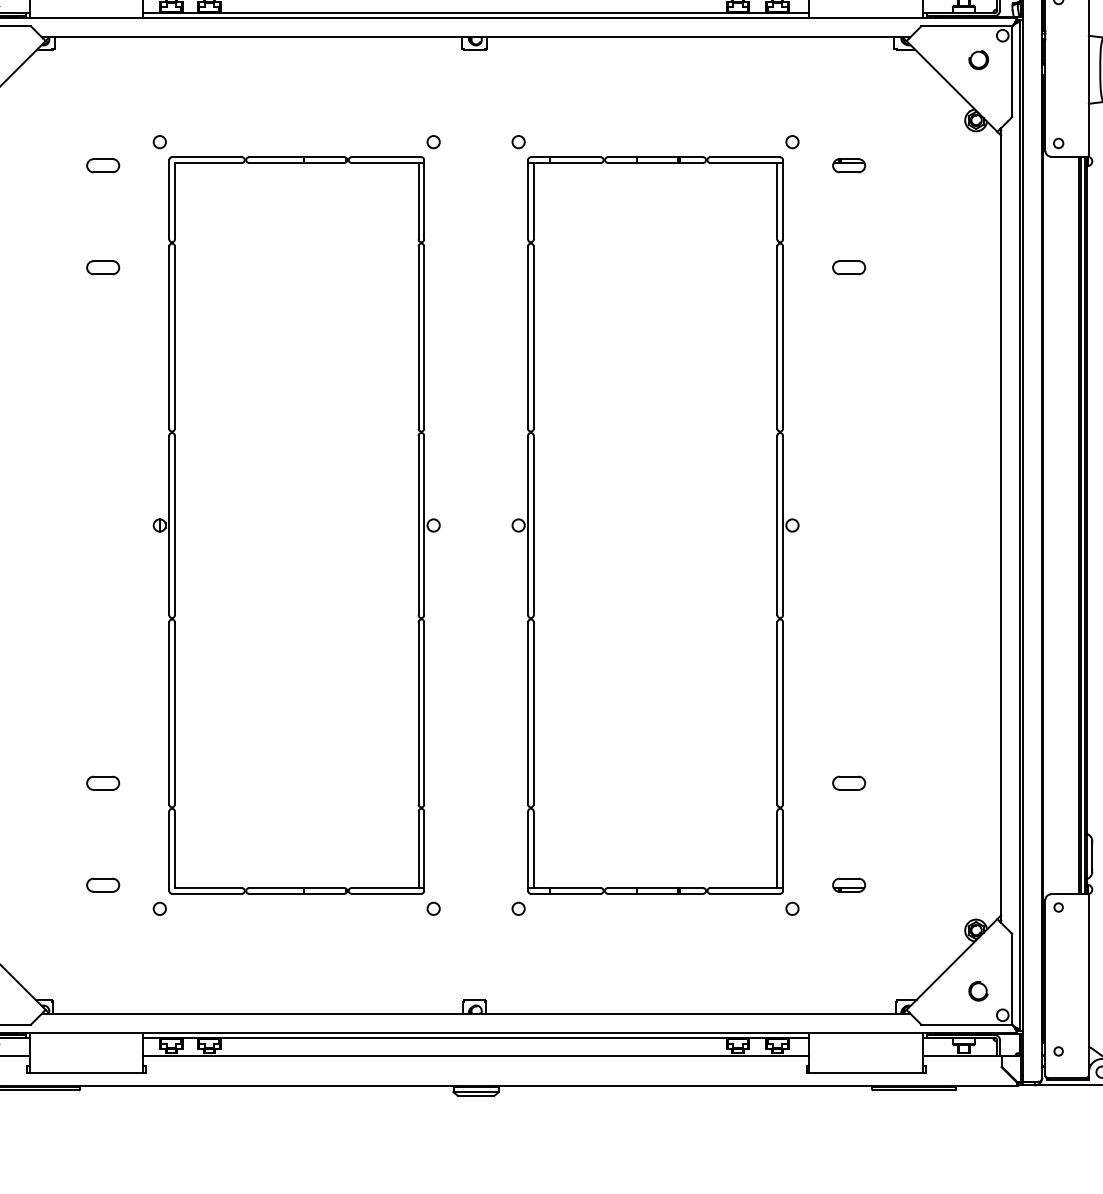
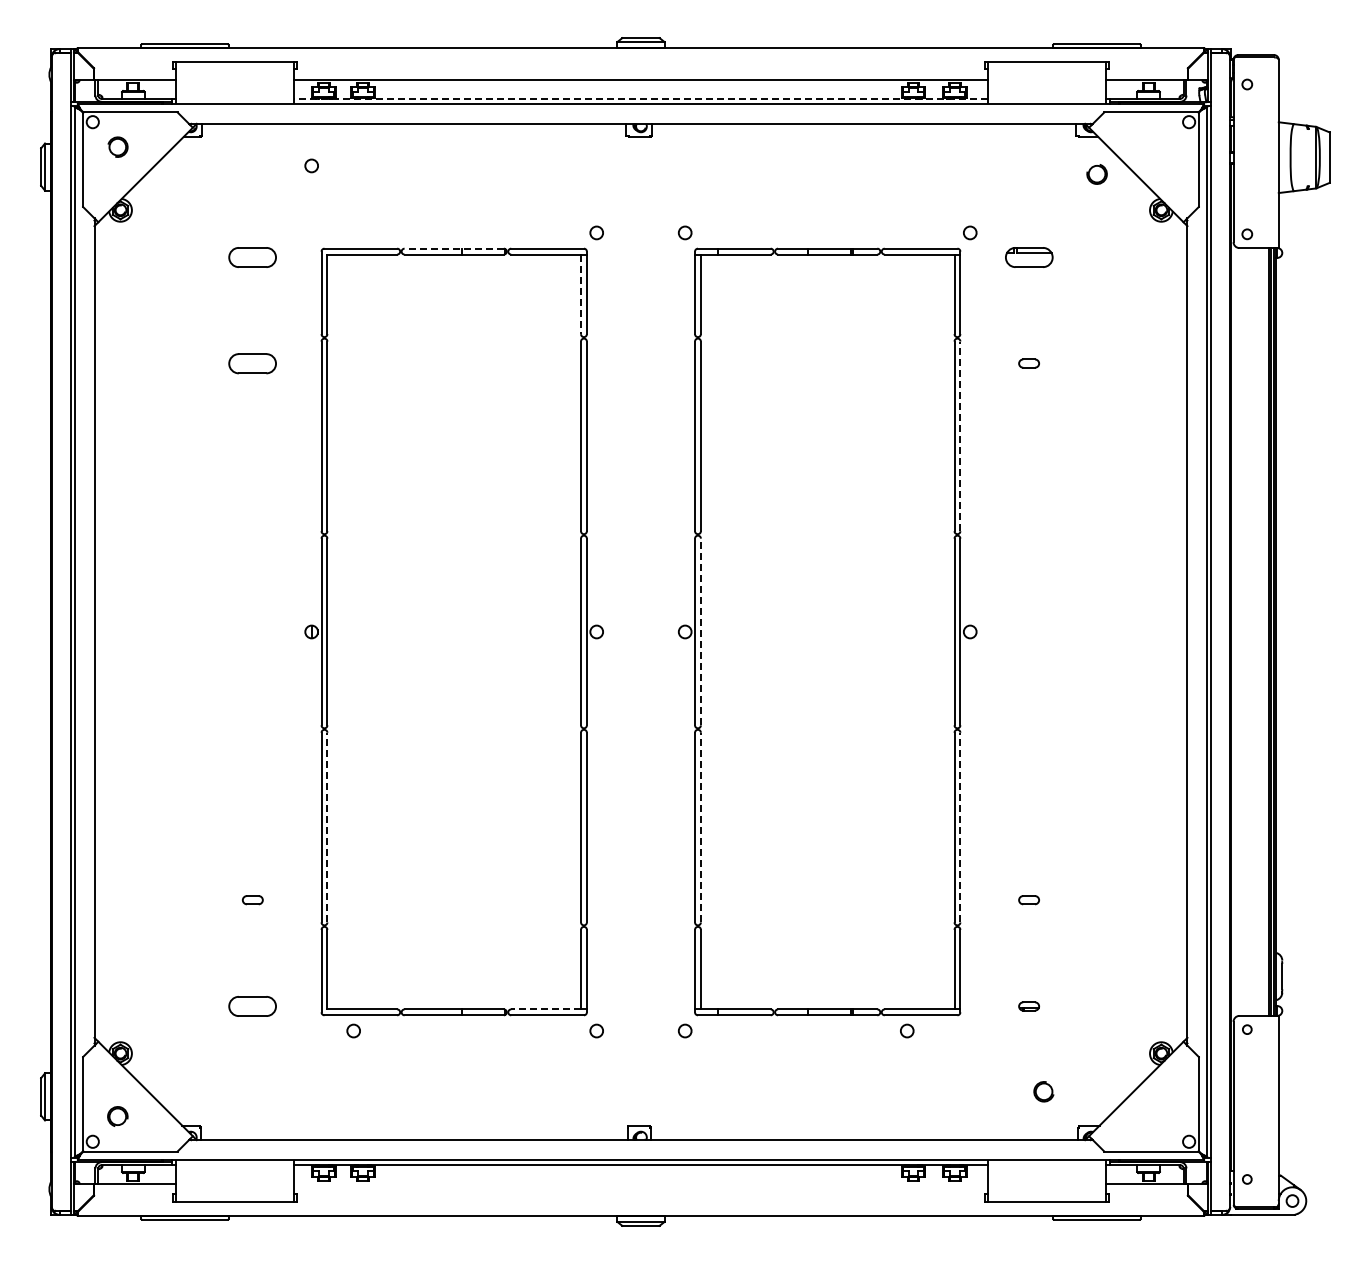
line: (475, 12) -> (640, 98), solid -> dashed
part: (978, 60) -> (1096, 174), moved
circle: (159, 141) -> (311, 165), moved
line: (297, 157) -> (454, 248), solid -> dashed
part: (102, 165) -> (252, 257), size x1.4
part: (848, 165) -> (1028, 257), size x1.4
line: (419, 201) -> (581, 294), solid -> dashed
part: (102, 267) -> (252, 363), size x1.4
part: (848, 267) -> (1028, 363), size x0.6
line: (783, 337) -> (960, 436), solid -> dashed
line: (533, 525) -> (700, 631), solid -> dashed
line: (175, 713) -> (327, 827), solid -> dashed
line: (533, 713) -> (700, 827), solid -> dashed
line: (783, 713) -> (960, 827), solid -> dashed
part: (102, 782) -> (252, 899), size x0.6
part: (848, 782) -> (1028, 899), size x0.6
part: (102, 885) -> (252, 1006), size x1.4
part: (848, 885) -> (1028, 1006), size x0.6
line: (385, 888) -> (546, 1009), solid -> dashed
circle: (159, 908) -> (353, 1030), moved
circle: (792, 908) -> (907, 1030), moved
part: (978, 990) -> (1043, 1091), moved
line: (475, 1056) -> (640, 1184), removed

